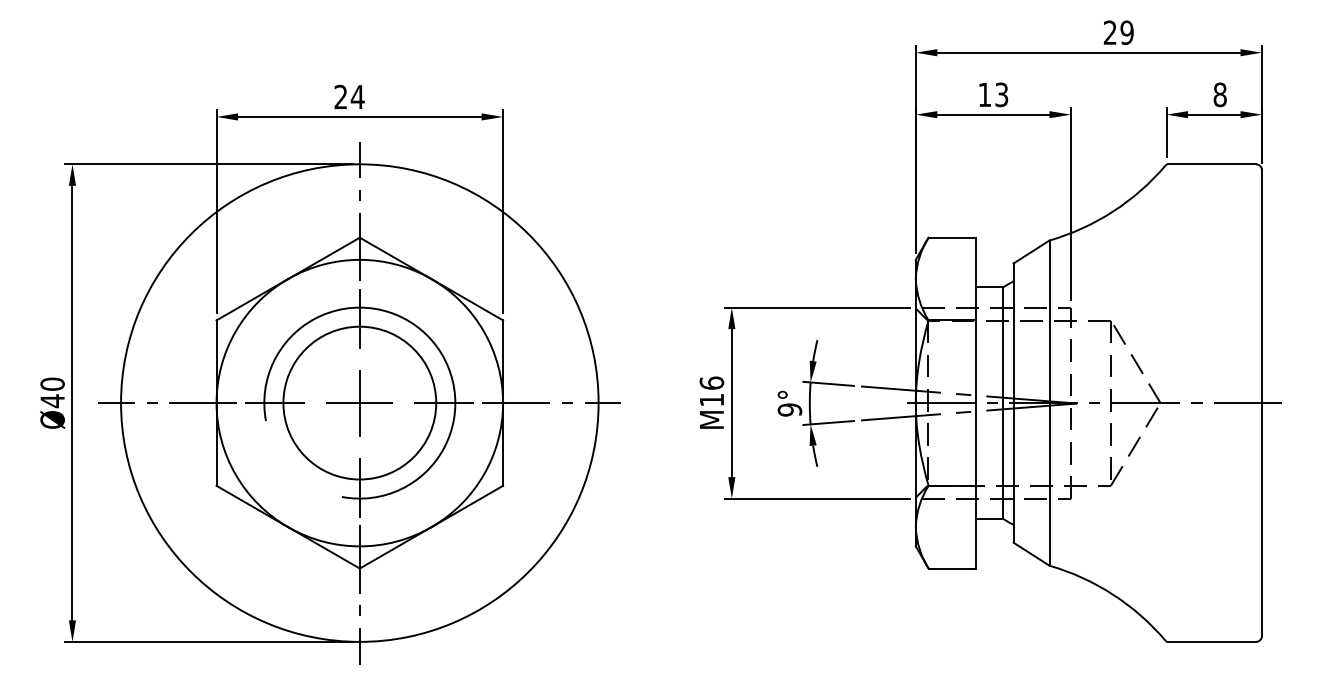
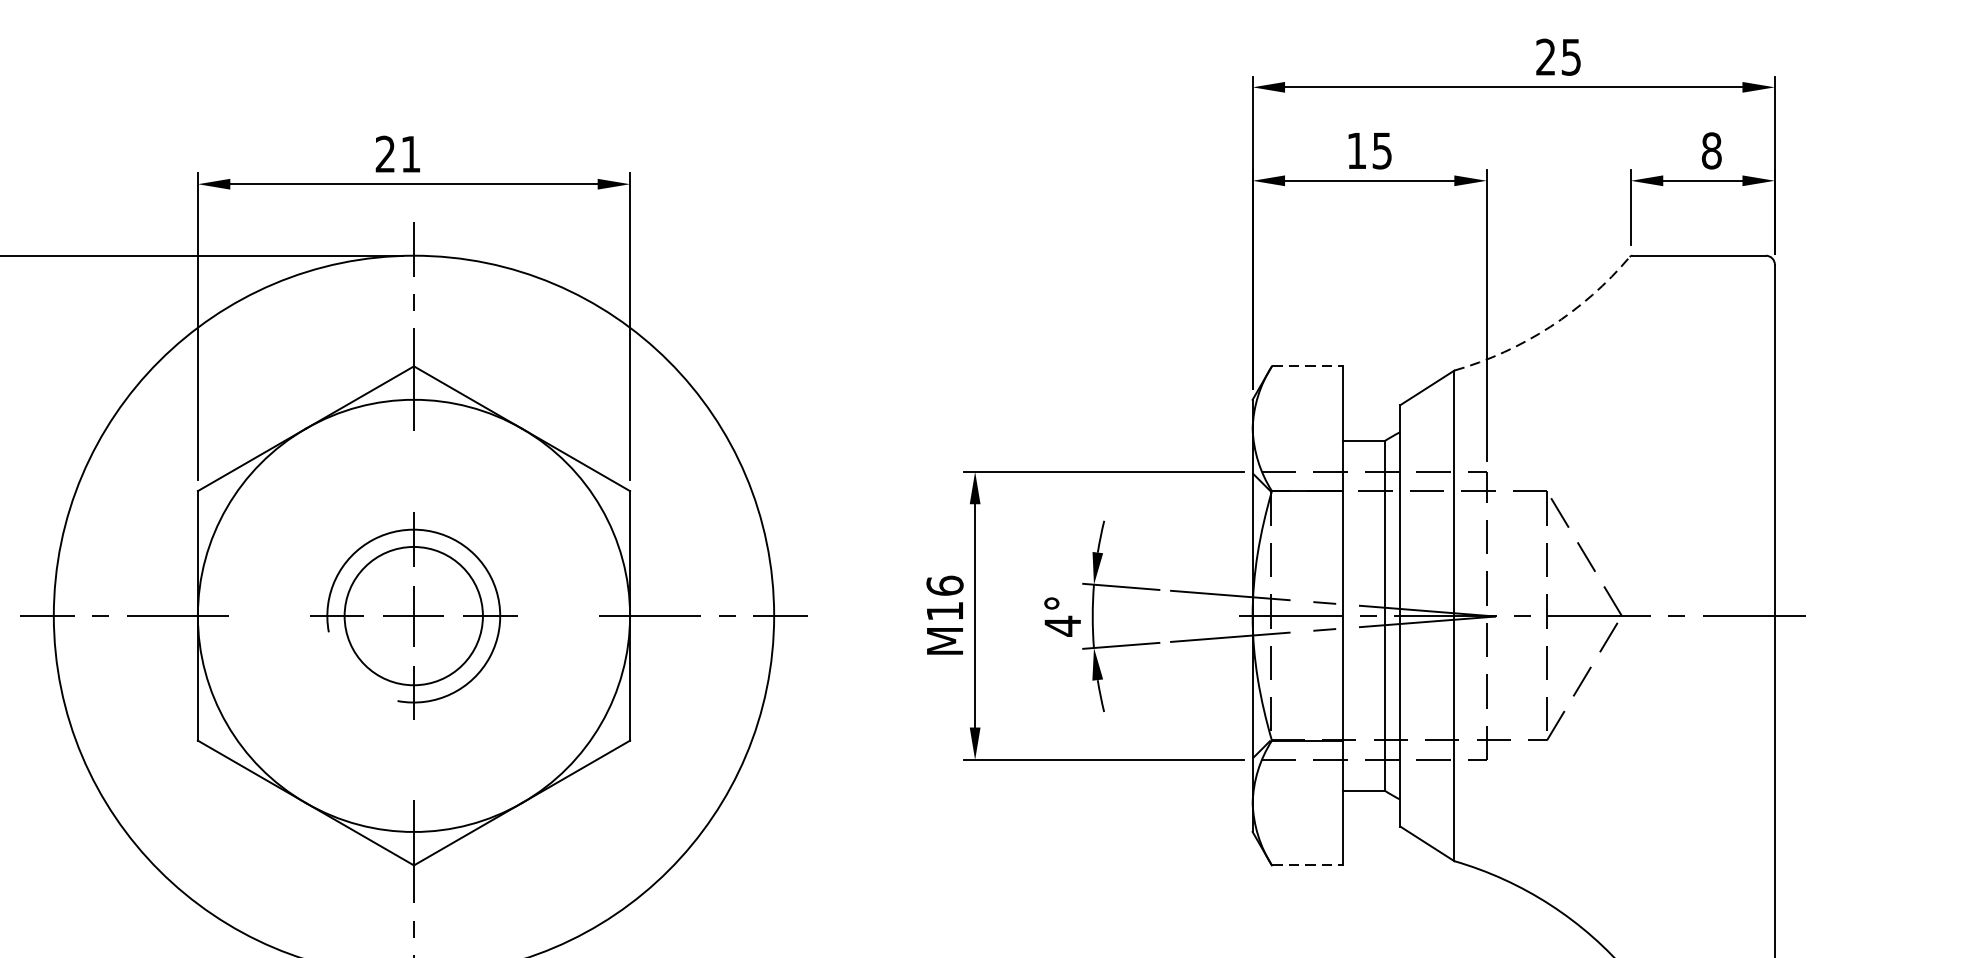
text: (1126, 32) -> (1570, 56), 29 -> 25
text: (1002, 94) -> (1383, 150), 13 -> 15
text: (357, 96) -> (410, 153), 24 -> 21
arc: (1113, 211) -> (1550, 326), solid -> dashed
line: (952, 237) -> (1307, 366), solid -> dashed
part: (359, 403) -> (413, 616), size x0.6
text: (789, 410) -> (1062, 627), 9° -> 4°
line: (952, 568) -> (1307, 865), solid -> dashed

